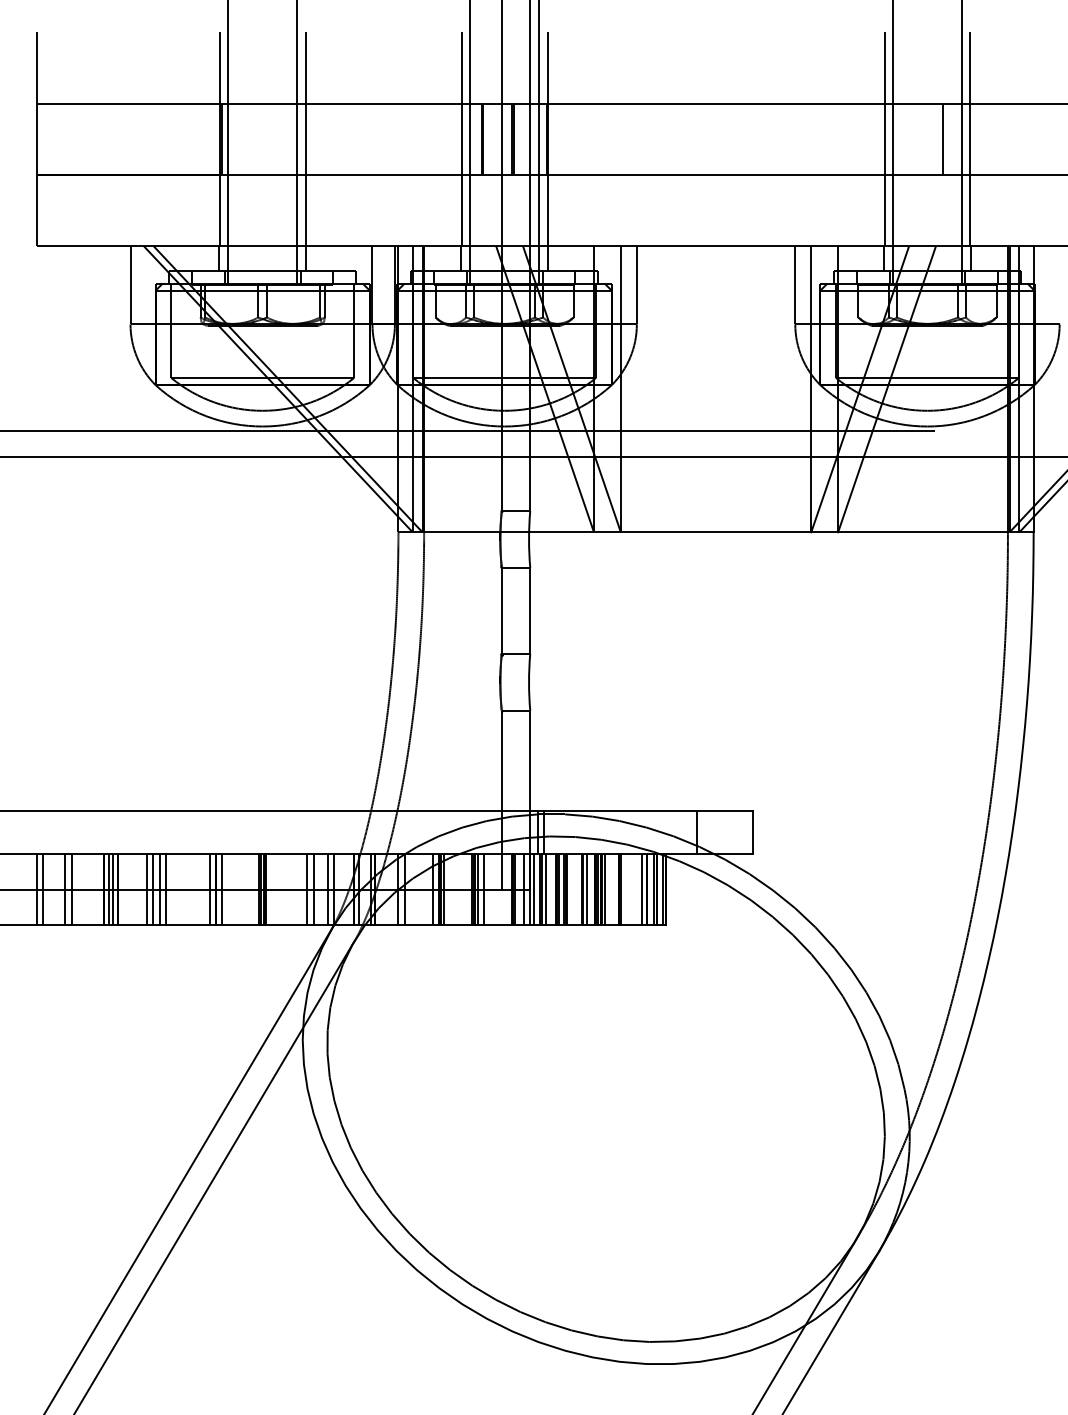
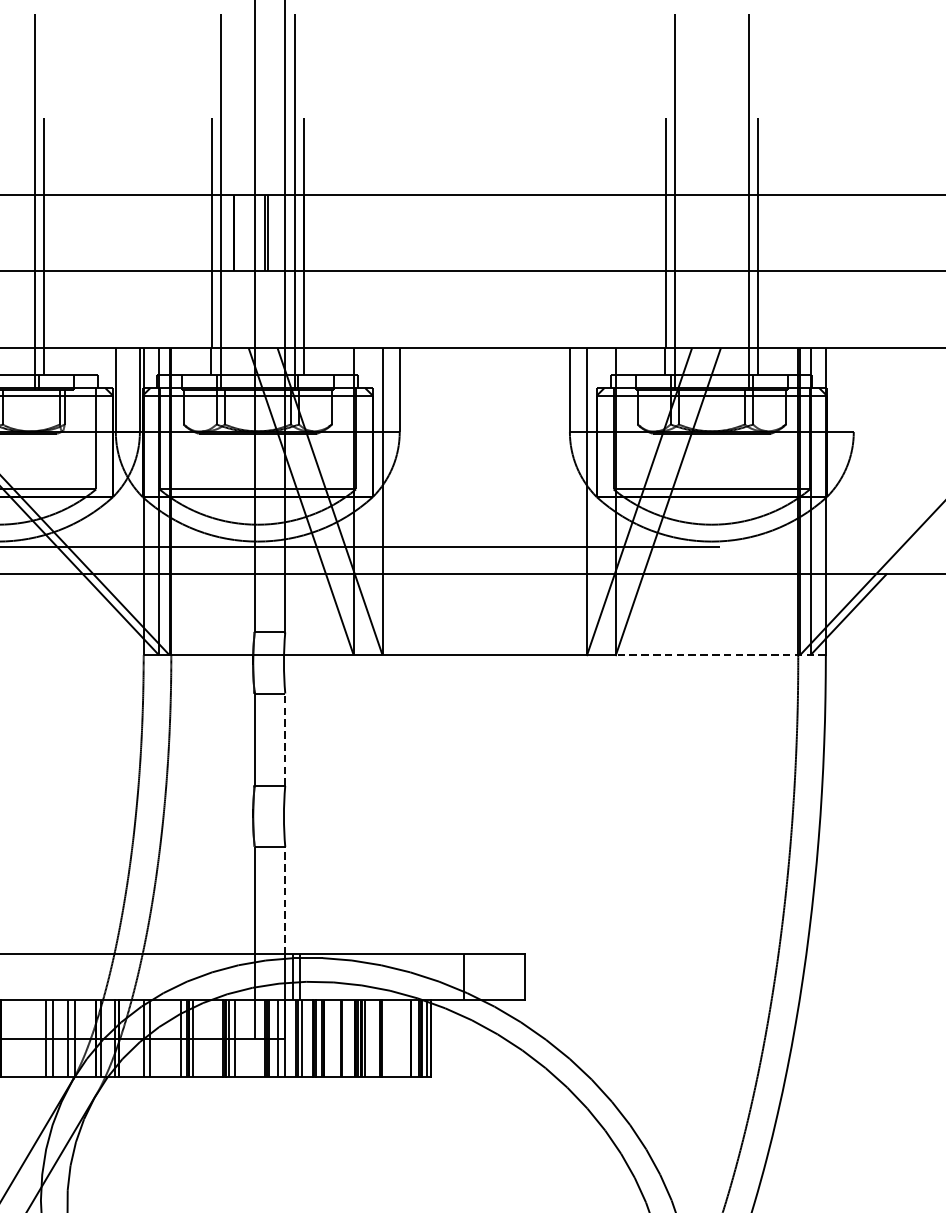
line: (943, 139) -> (729, 233), removed
line: (935, 532) -> (720, 655), solid -> dashed
line: (530, 610) -> (285, 739), solid -> dashed
line: (530, 760) -> (285, 900), solid -> dashed
line: (534, 889) -> (289, 1038), removed
line: (587, 889) -> (346, 1038), removed
line: (642, 889) -> (405, 1038), removed

